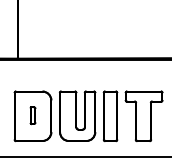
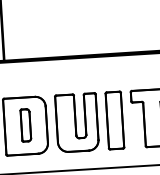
part: (32, 115) -> (25, 125), size x1.67

